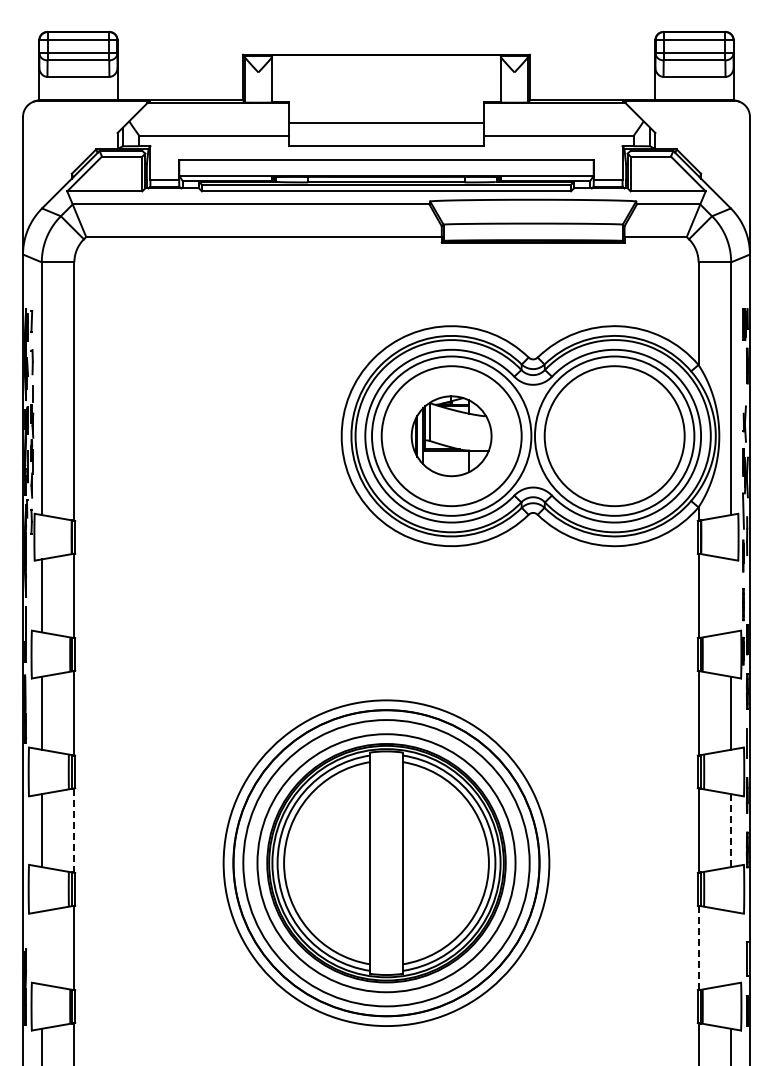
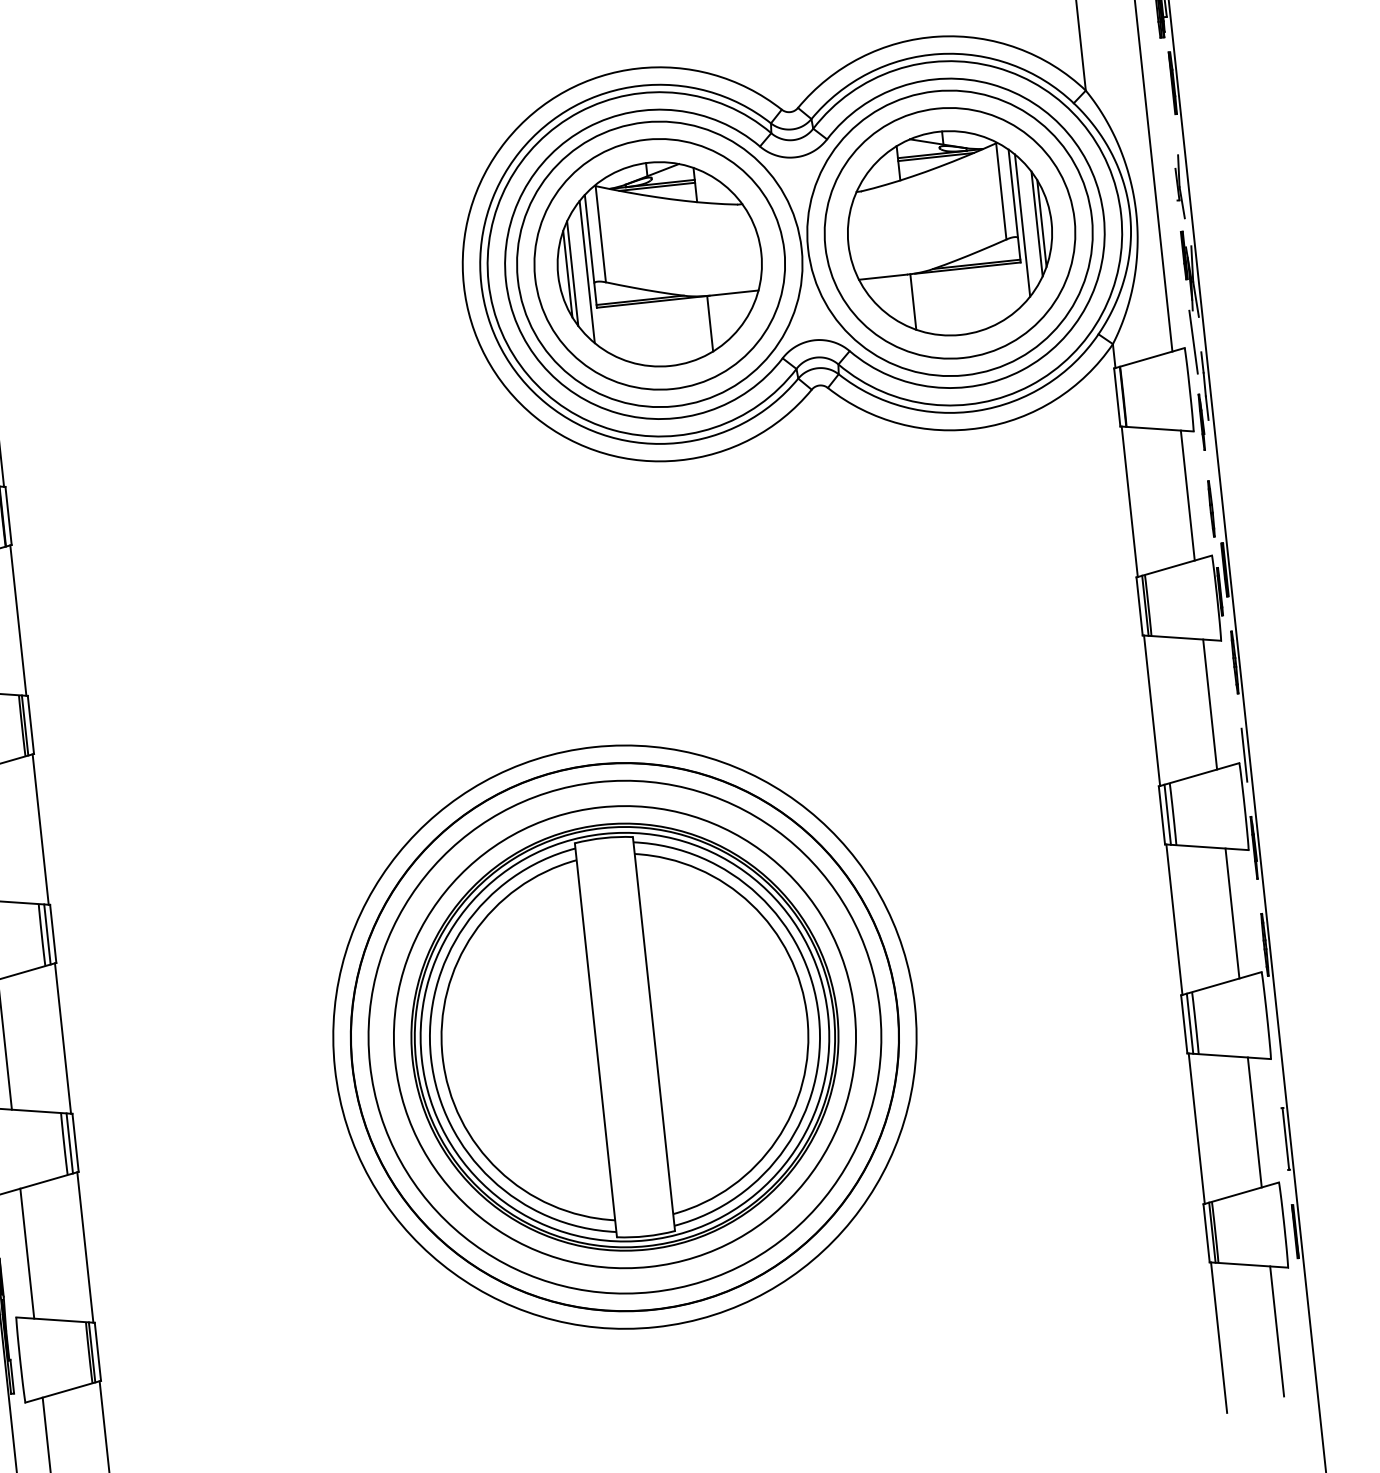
part: (451, 436) -> (659, 264), size x1.43
part: (614, 436) -> (949, 233), added
line: (731, 595) -> (1188, 494), added
line: (74, 830) -> (63, 1038), dashed -> solid
line: (731, 831) -> (1233, 915), dashed -> solid
line: (41, 947) -> (26, 1252), added
line: (731, 947) -> (1255, 1121), added
line: (698, 948) -> (1196, 1129), dashed -> solid

